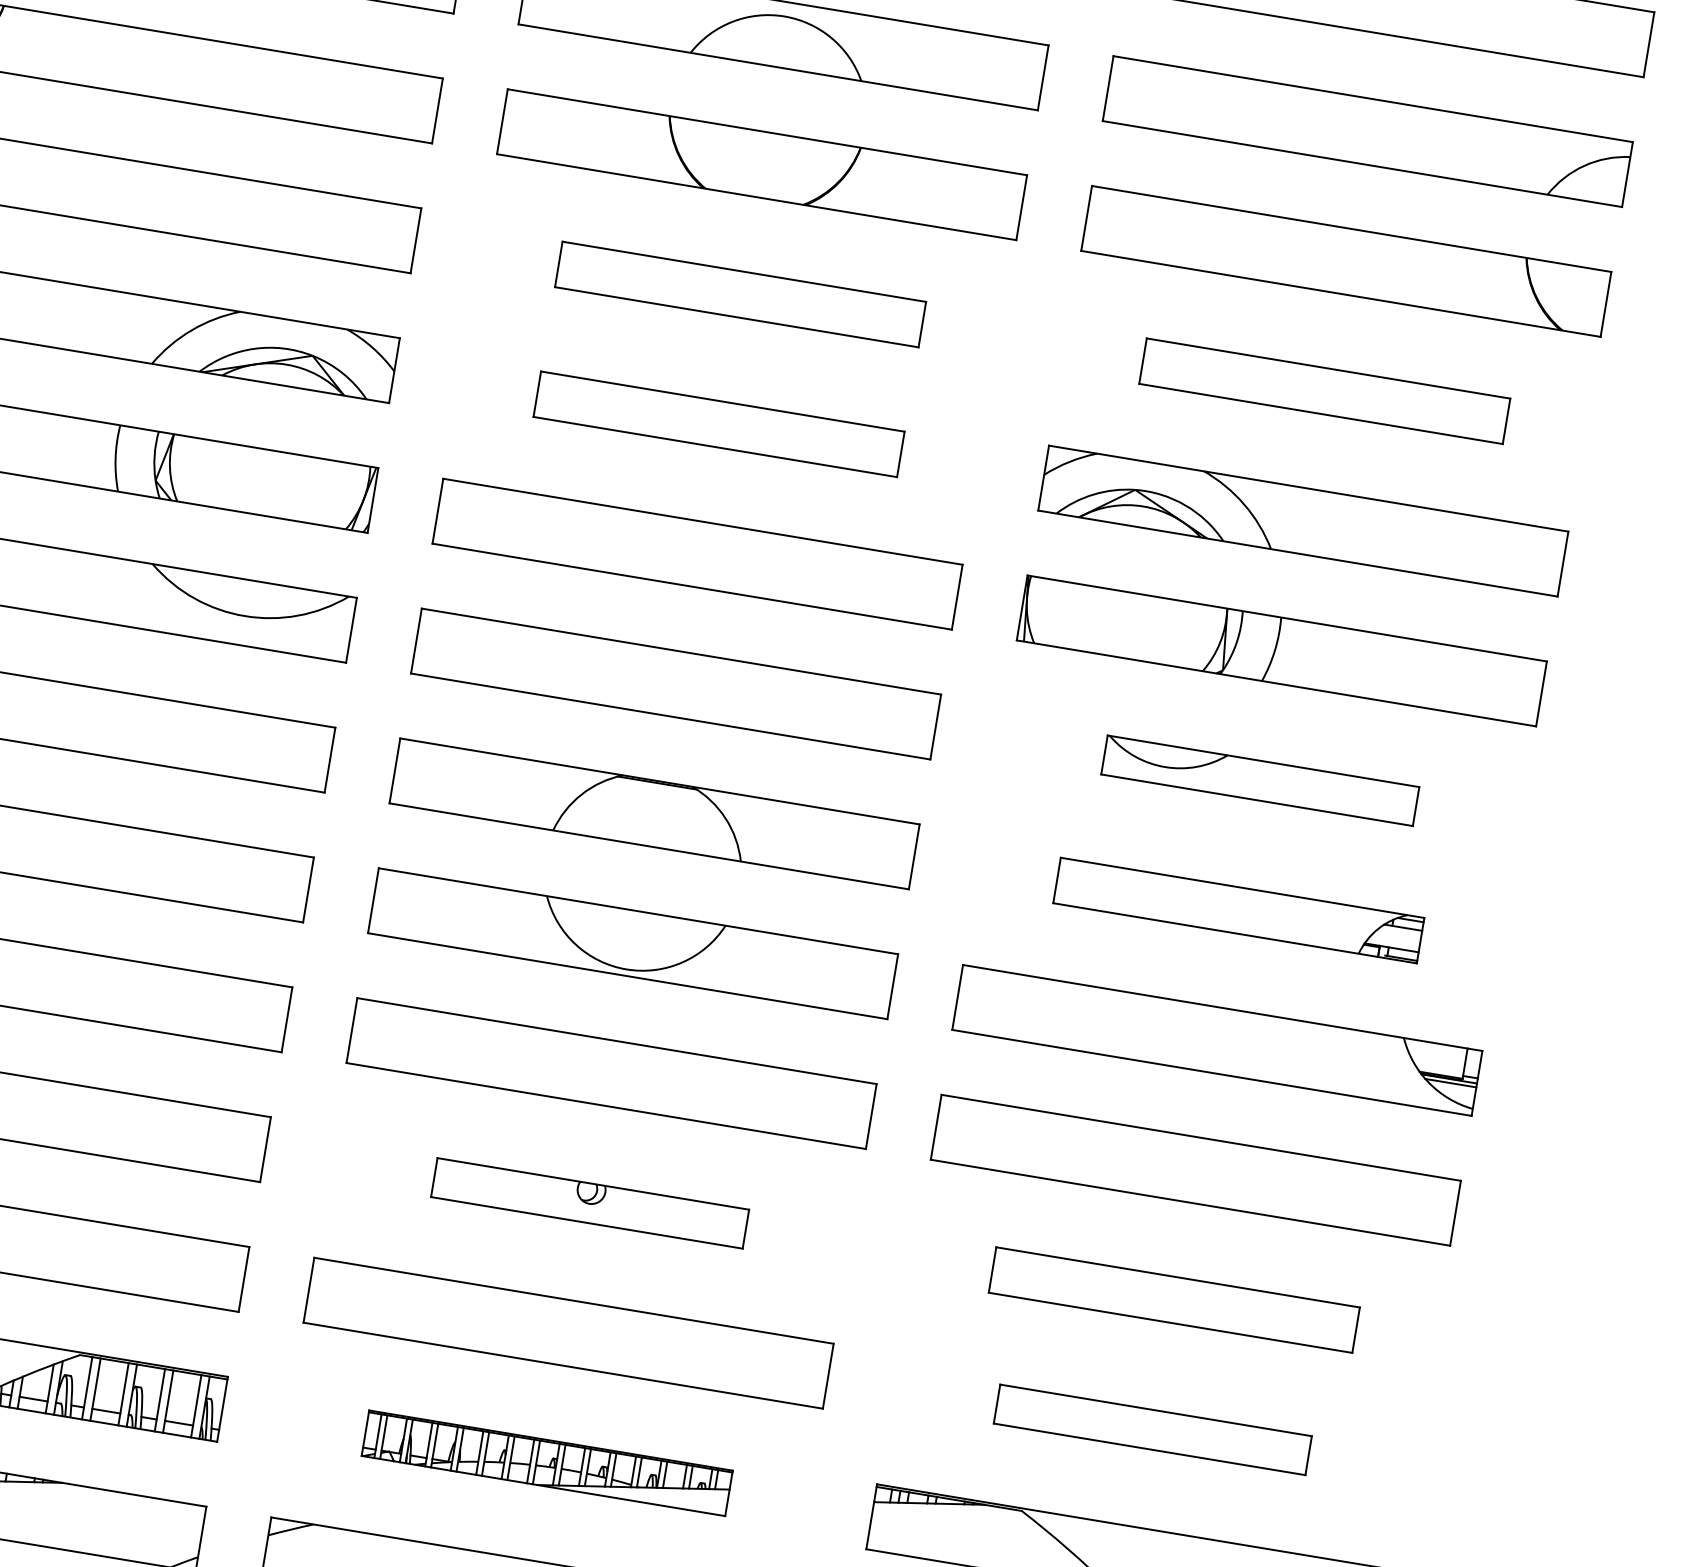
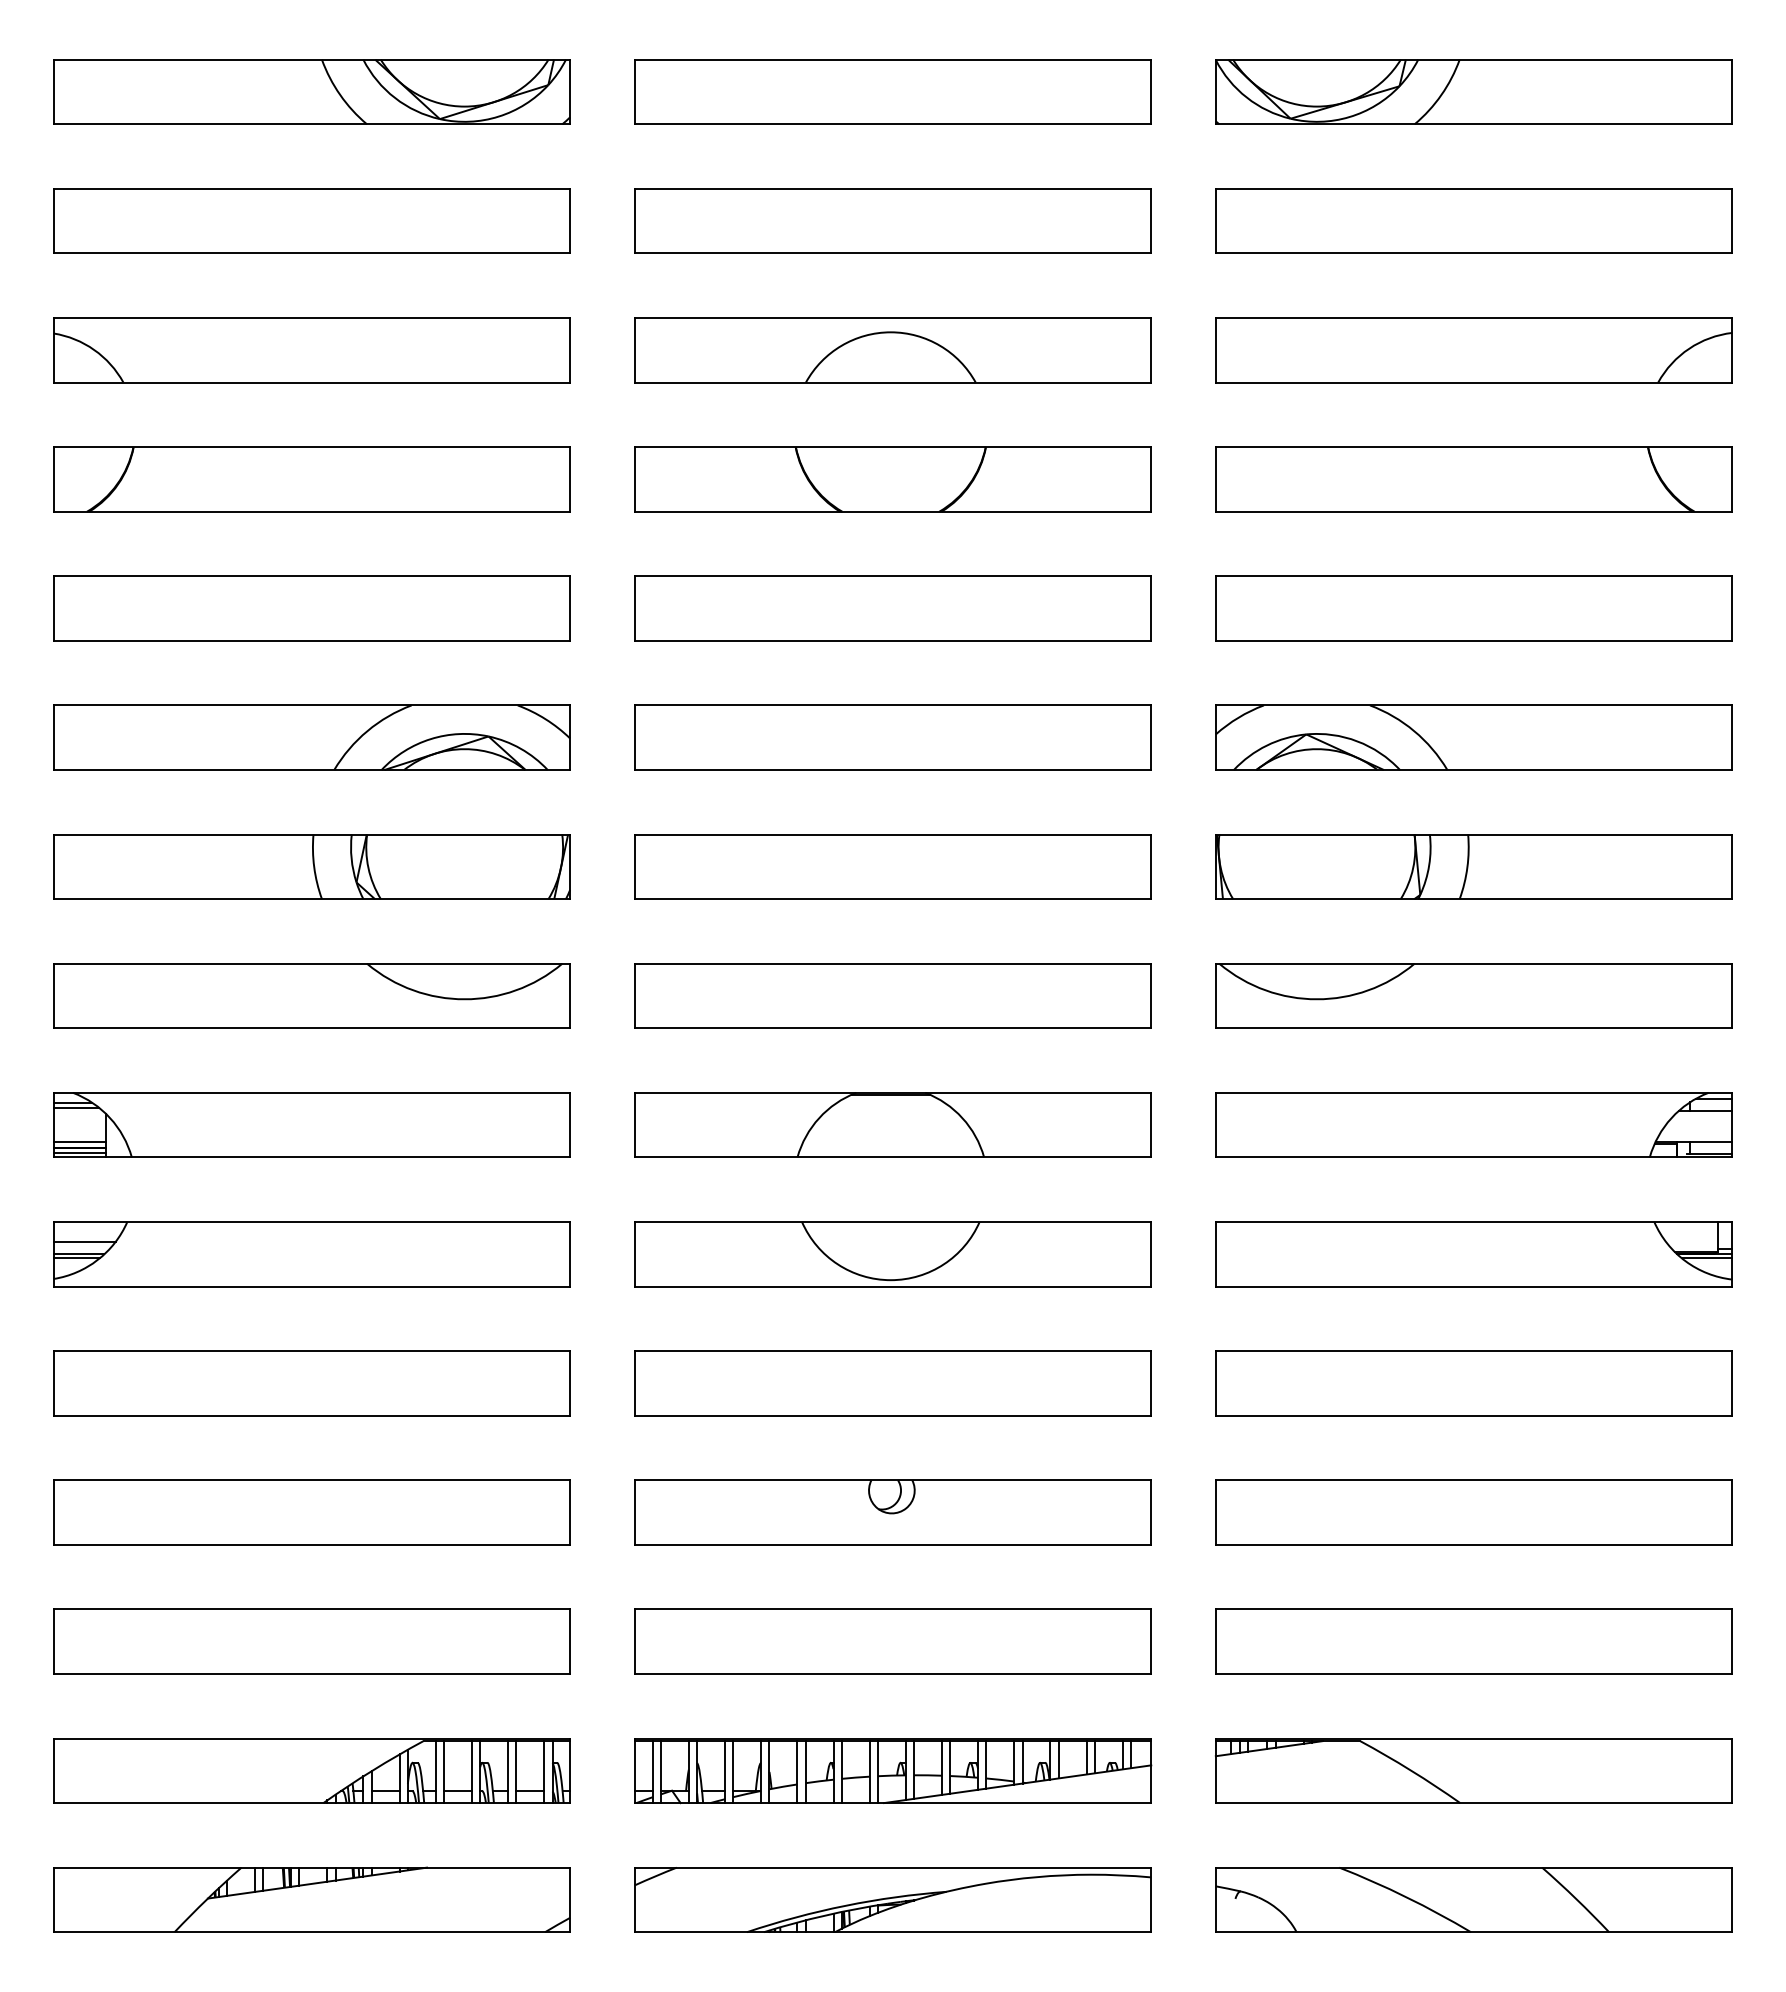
part: (740, 294) -> (892, 608), size x1.43
part: (1324, 391) -> (1473, 608), size x1.43
part: (718, 424) -> (892, 737), size x1.43
part: (1259, 780) -> (1473, 995), size x1.67
part: (1238, 909) -> (1473, 1124), size x1.43
part: (589, 1203) -> (892, 1512), size x1.67
part: (1173, 1300) -> (1473, 1512), size x1.43
part: (1152, 1429) -> (1473, 1641), size x1.67
part: (547, 1463) -> (893, 1771), size x1.43

